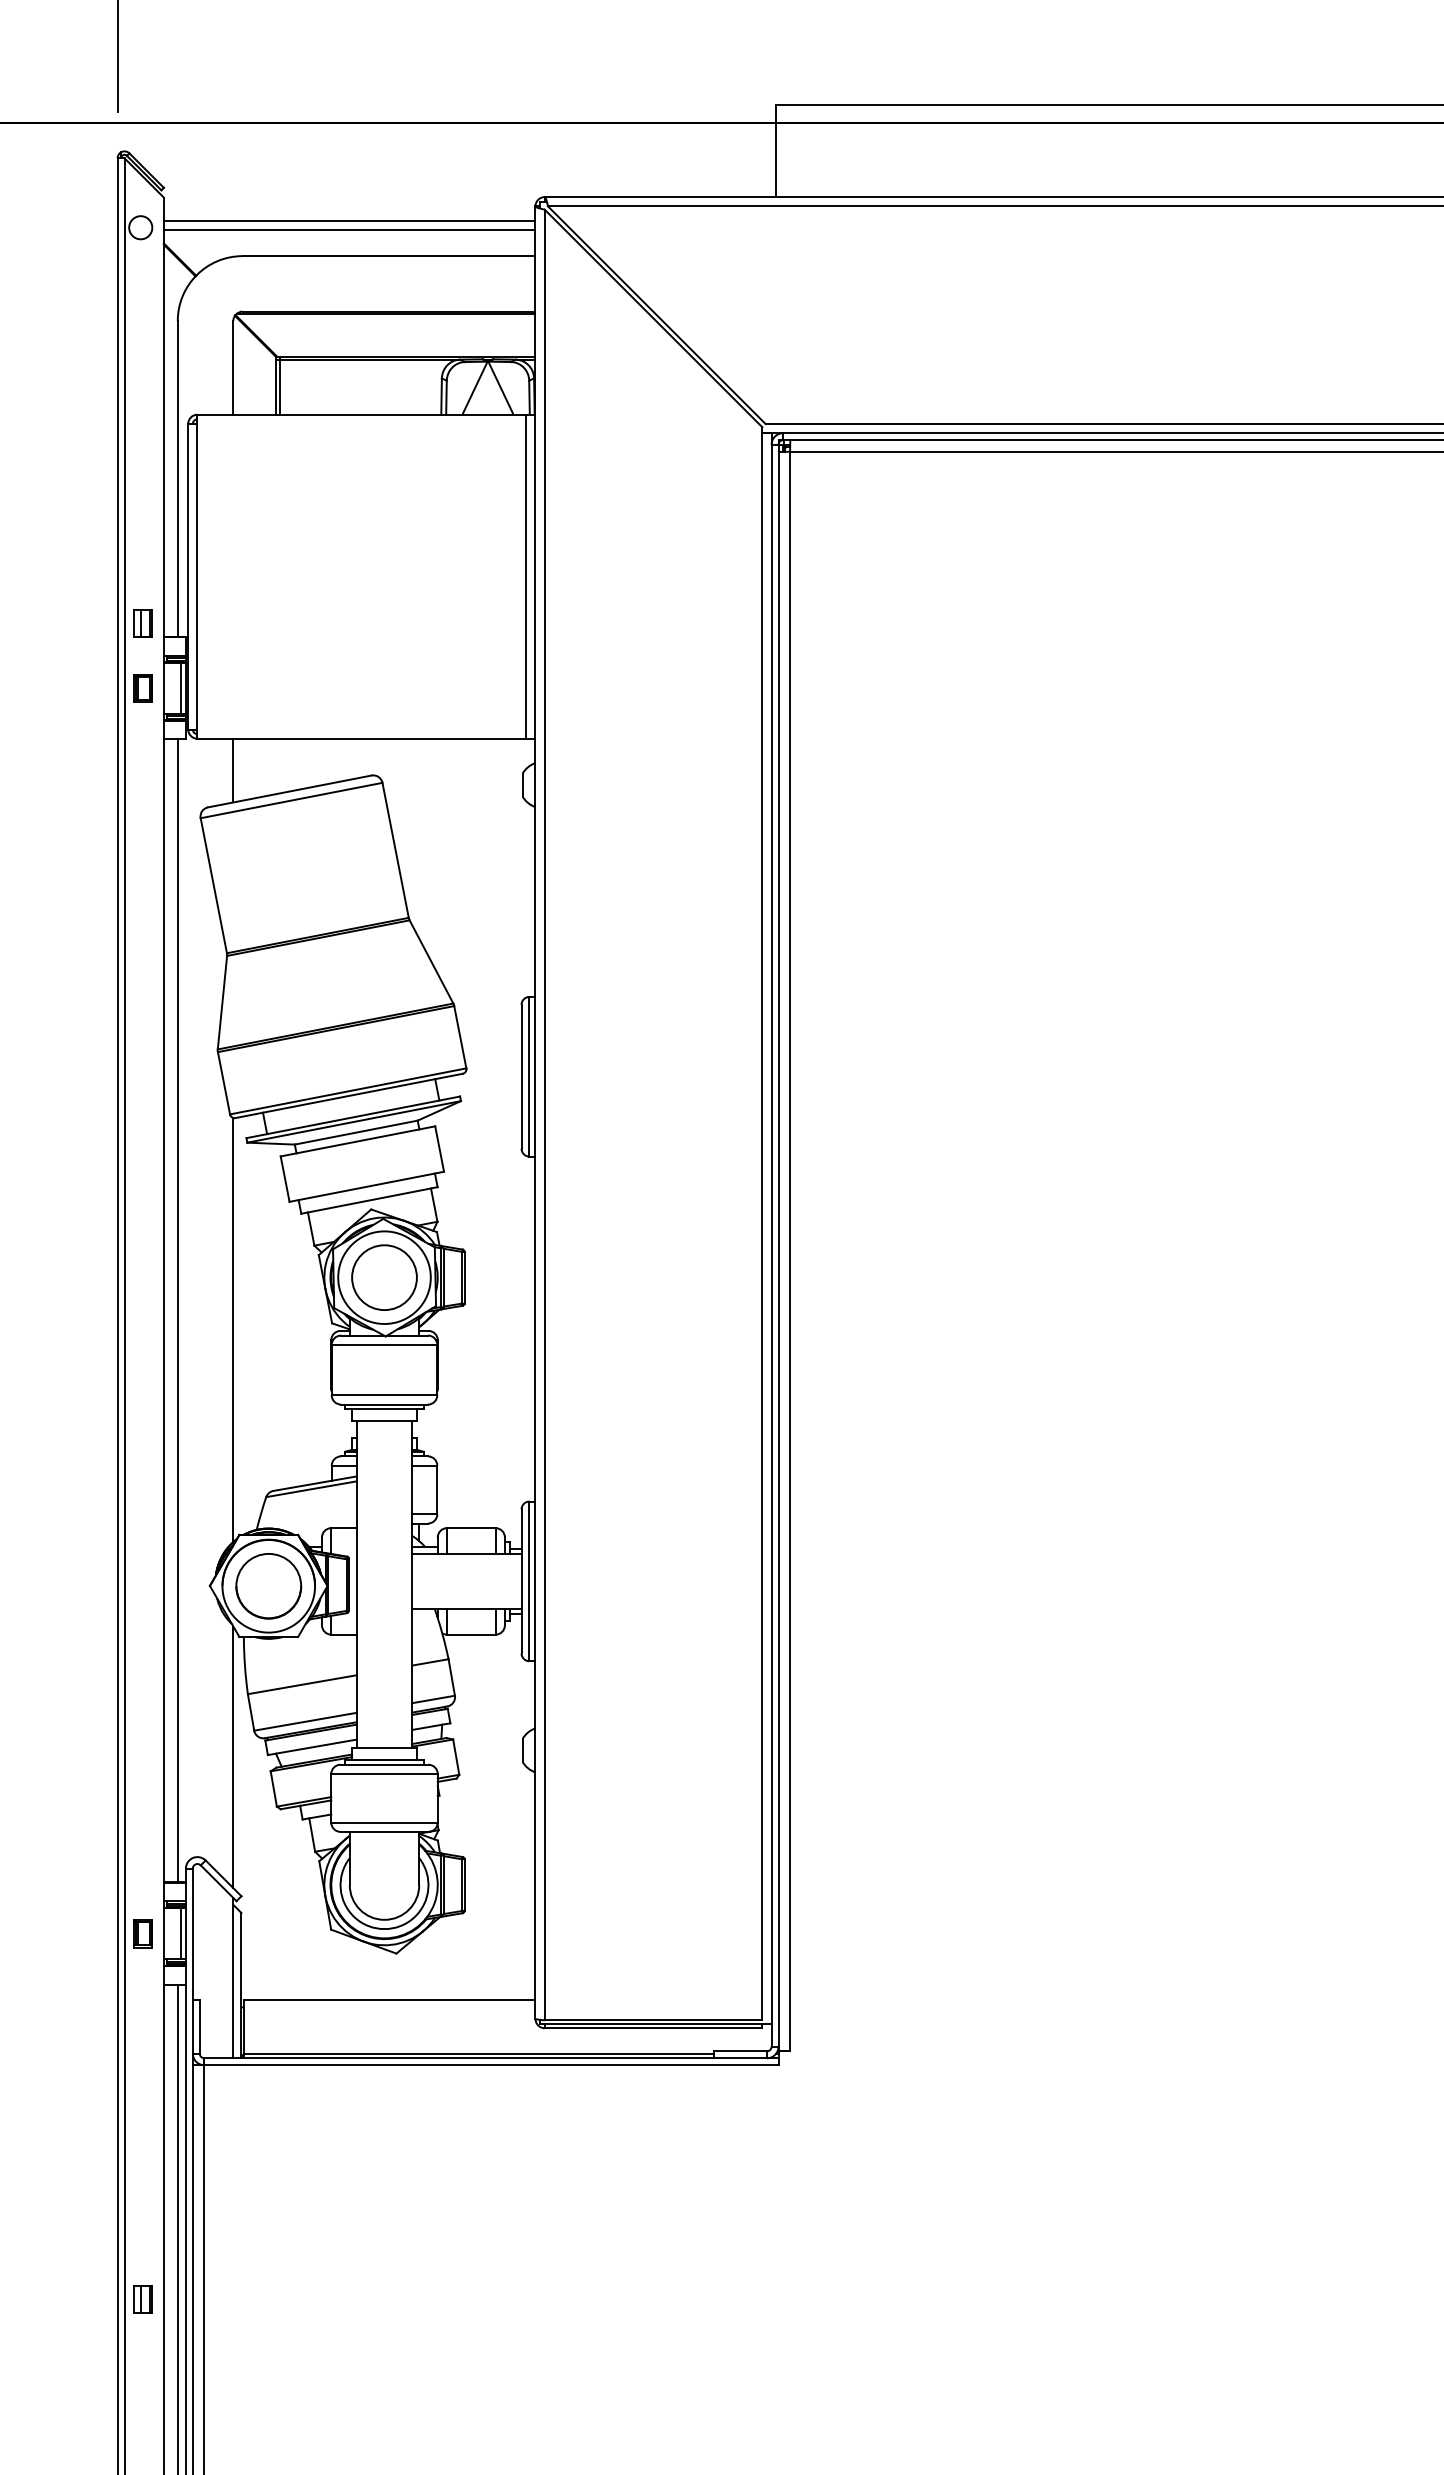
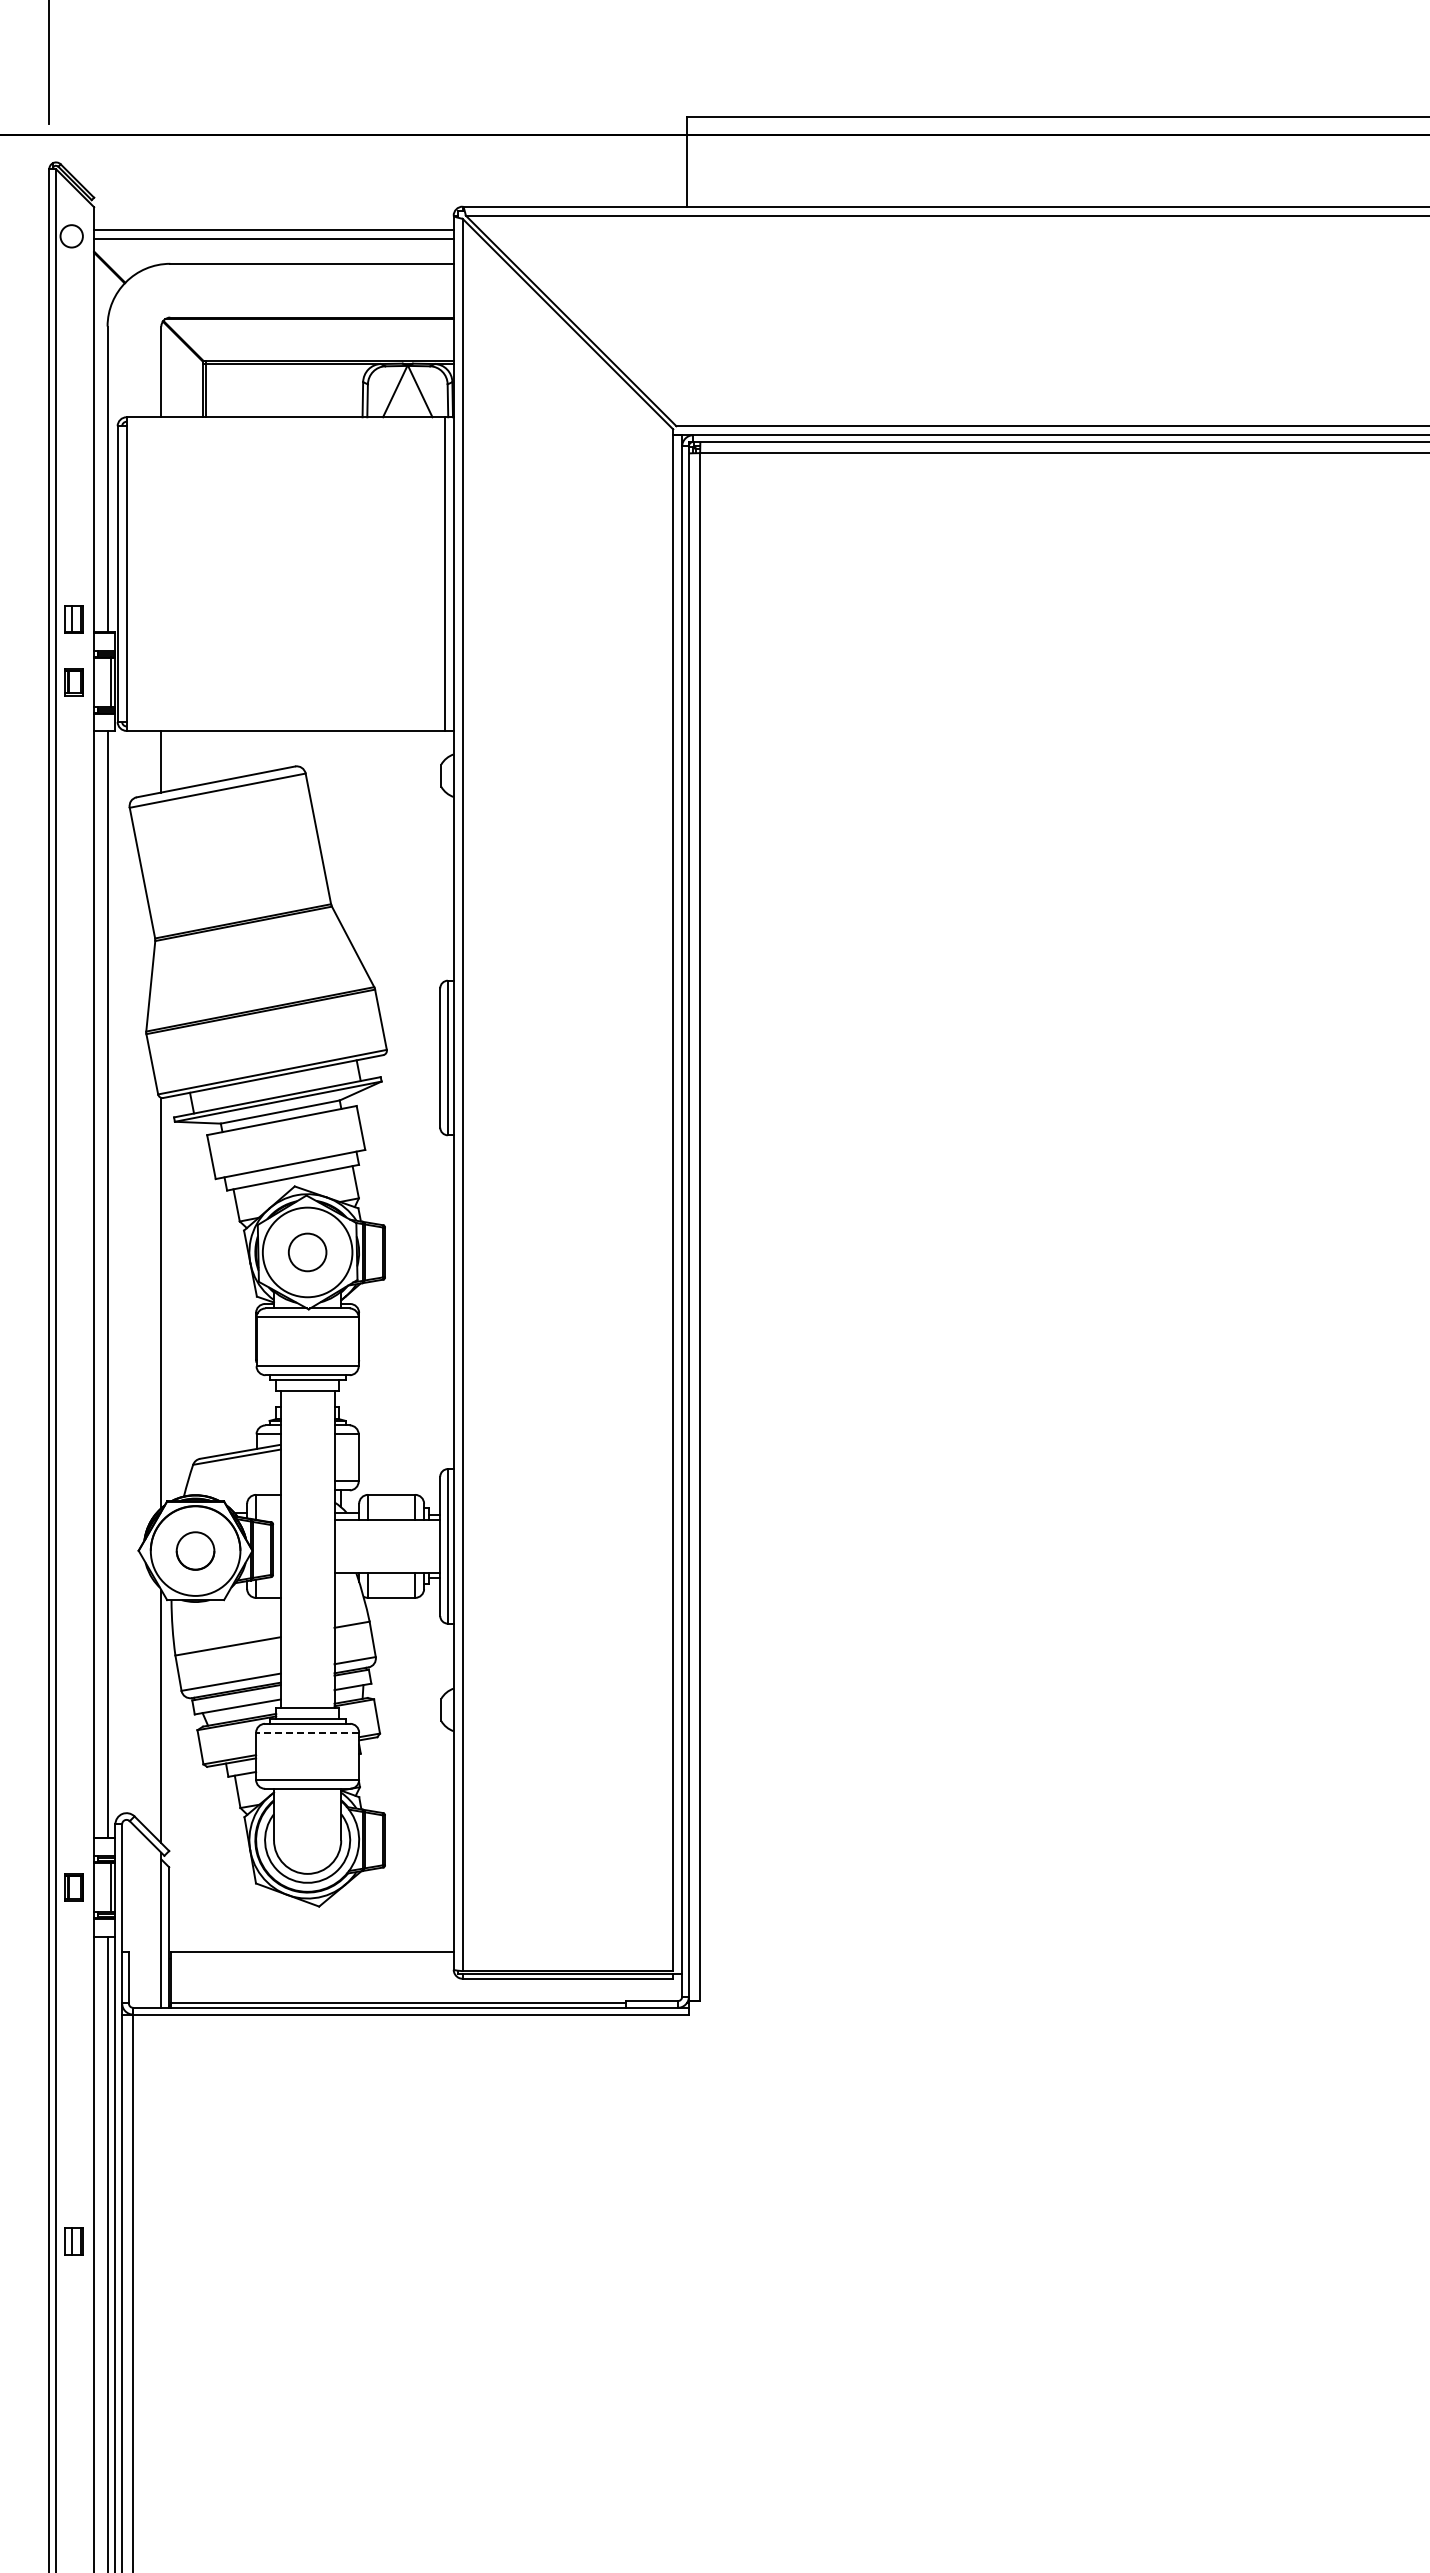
circle: (384, 1277) -> (307, 1252), size x0.6
part: (268, 1585) -> (195, 1550), size x0.6
line: (384, 1773) -> (307, 1732), solid -> dashed

